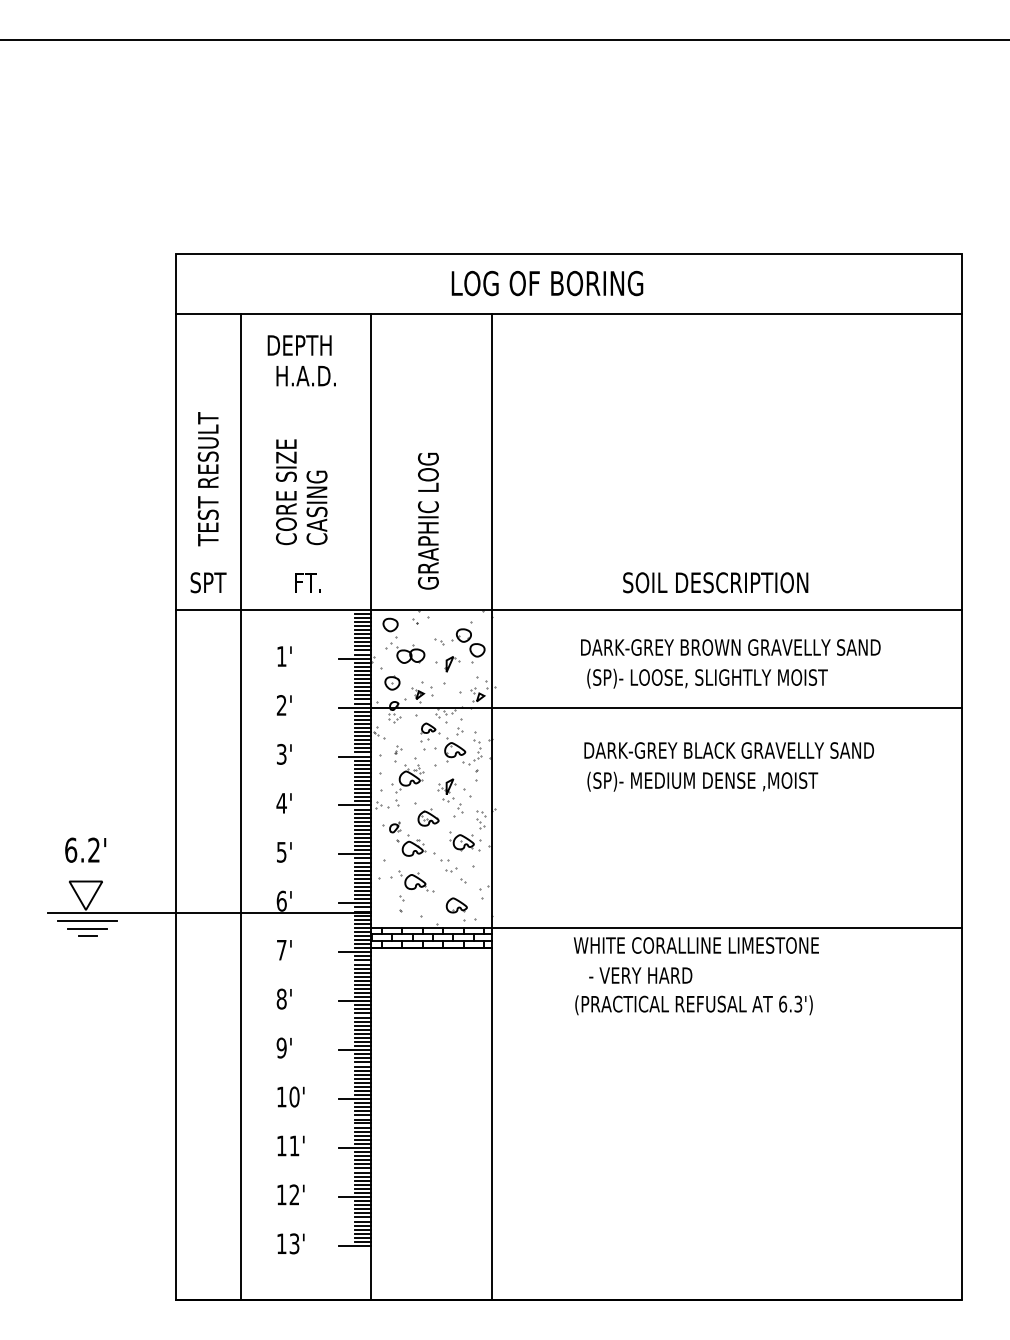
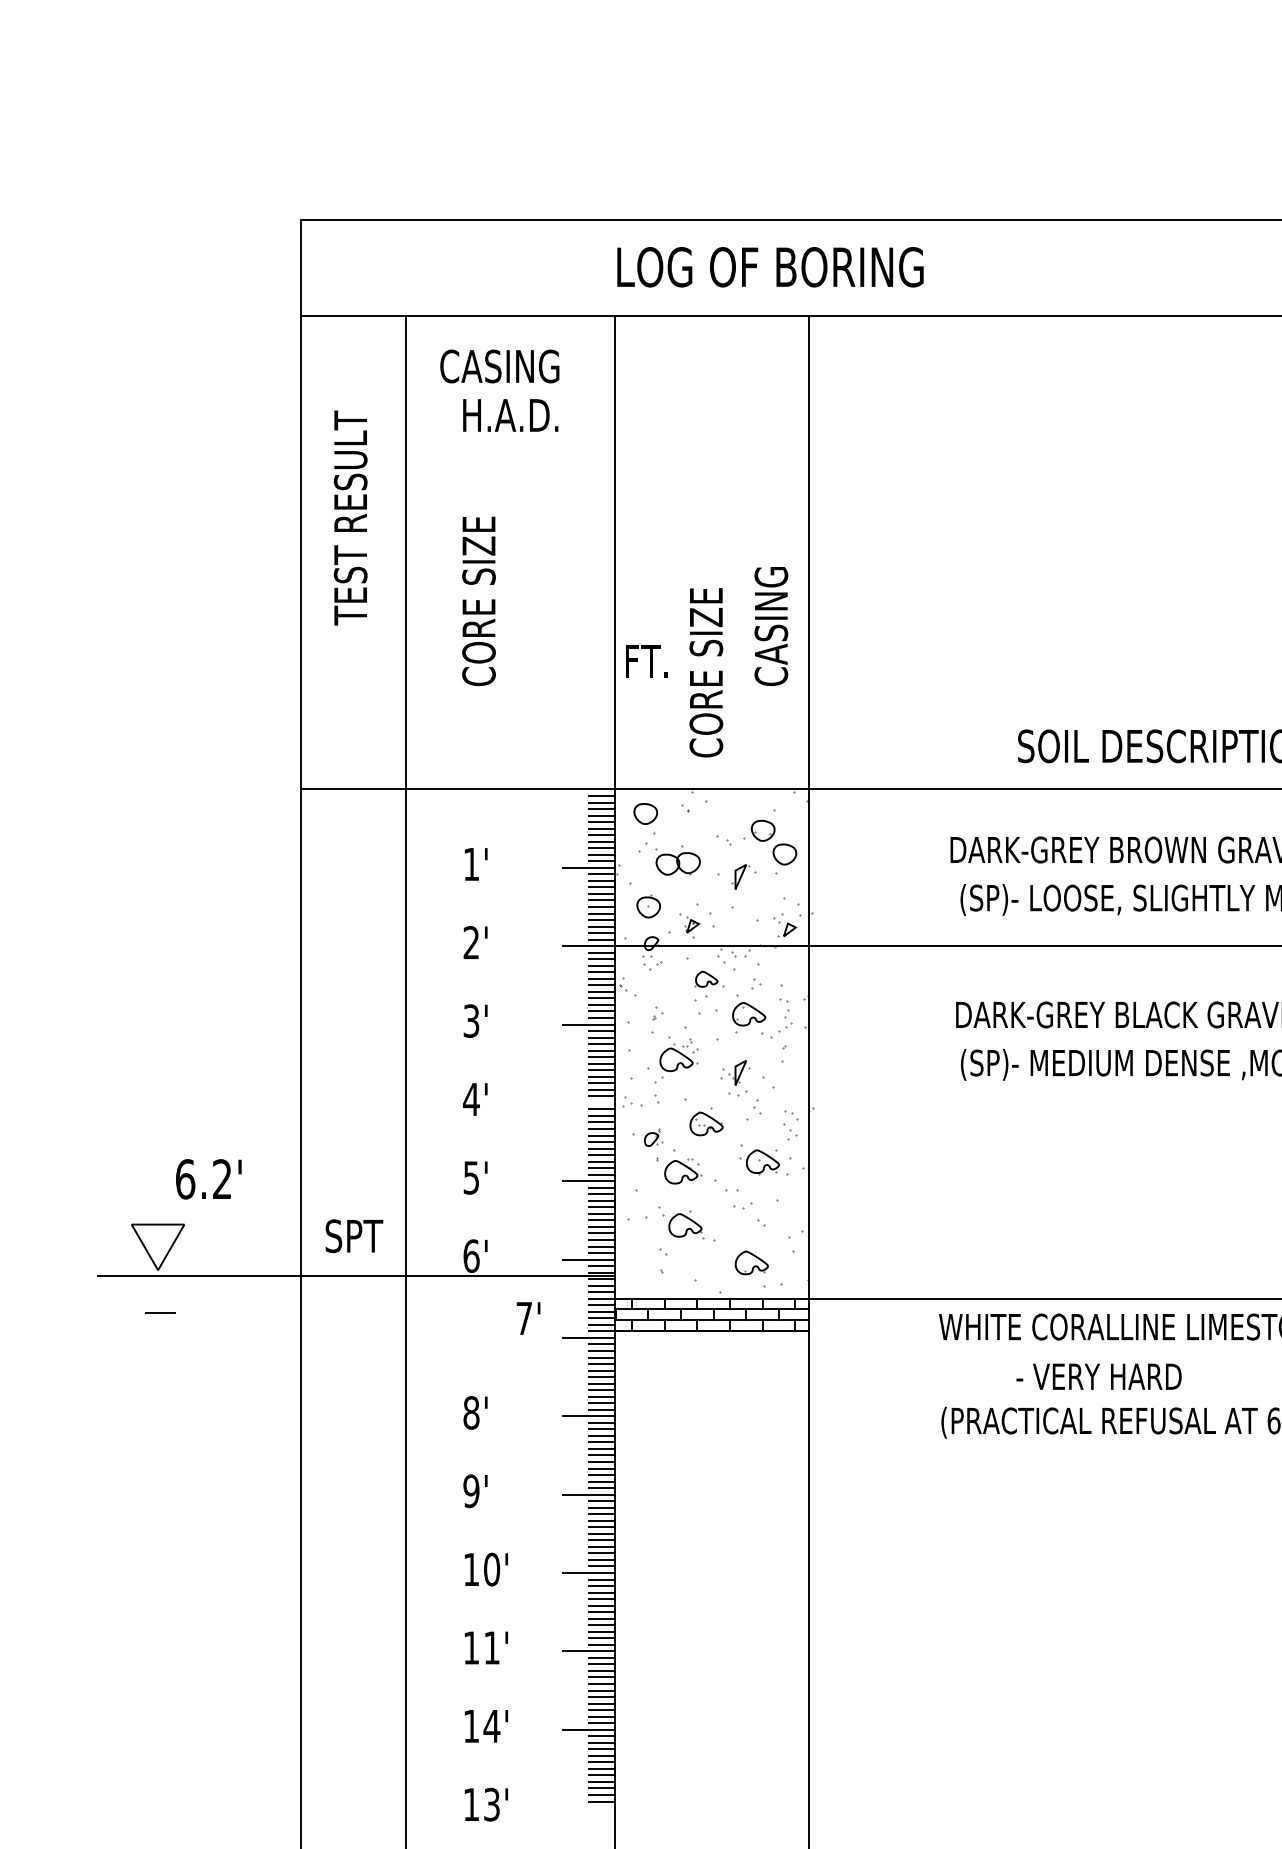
text: (547, 283) -> (770, 267), moved
text: (299, 345) -> (499, 366), DEPTH -> CASING
text: (207, 479) -> (349, 518), moved
text: (316, 507) -> (770, 625), moved
text: (427, 517) -> (704, 641), GRAPHIC LOG -> CORE SIZE
text: (208, 582) -> (354, 1235), moved
text: (307, 582) -> (645, 661), moved
line: (354, 805) -> (587, 1102), removed
text: (85, 849) -> (208, 1178), moved
line: (87, 921) -> (160, 1288), removed
line: (87, 928) -> (160, 1299), removed
text: (284, 950) -> (528, 1319), moved
text: (640, 975) -> (1098, 1376), moved
text: (294, 1194) -> (491, 1725), 12' -> 14'
line: (354, 1245) -> (587, 1807), removed

